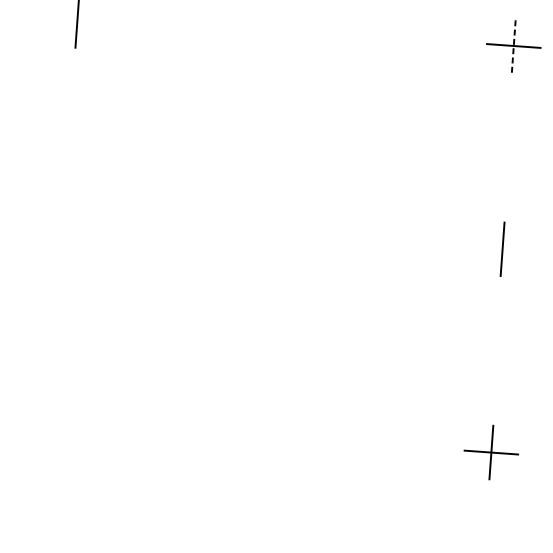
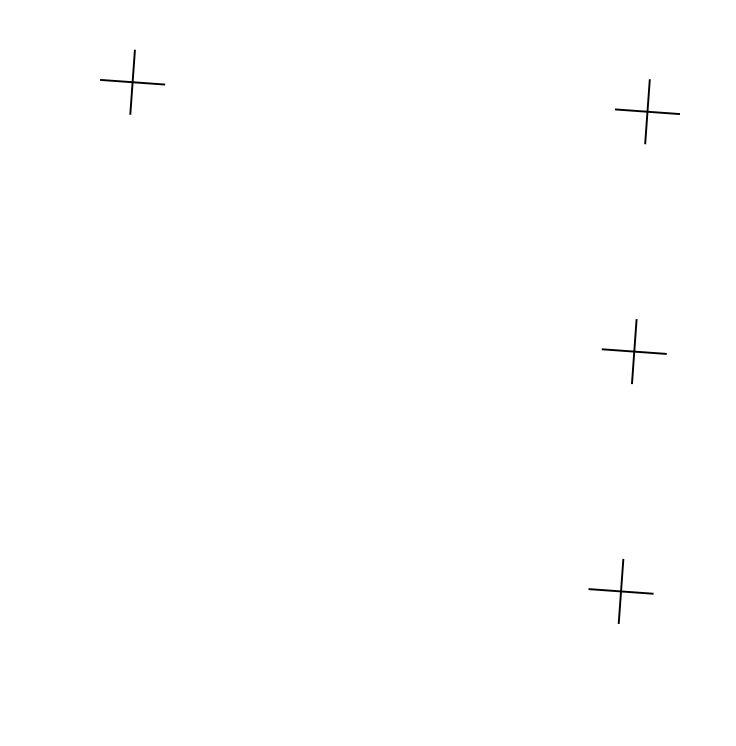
line: (77, 20) -> (132, 81), added
line: (513, 45) -> (647, 111), dashed -> solid
line: (501, 249) -> (633, 351), added

